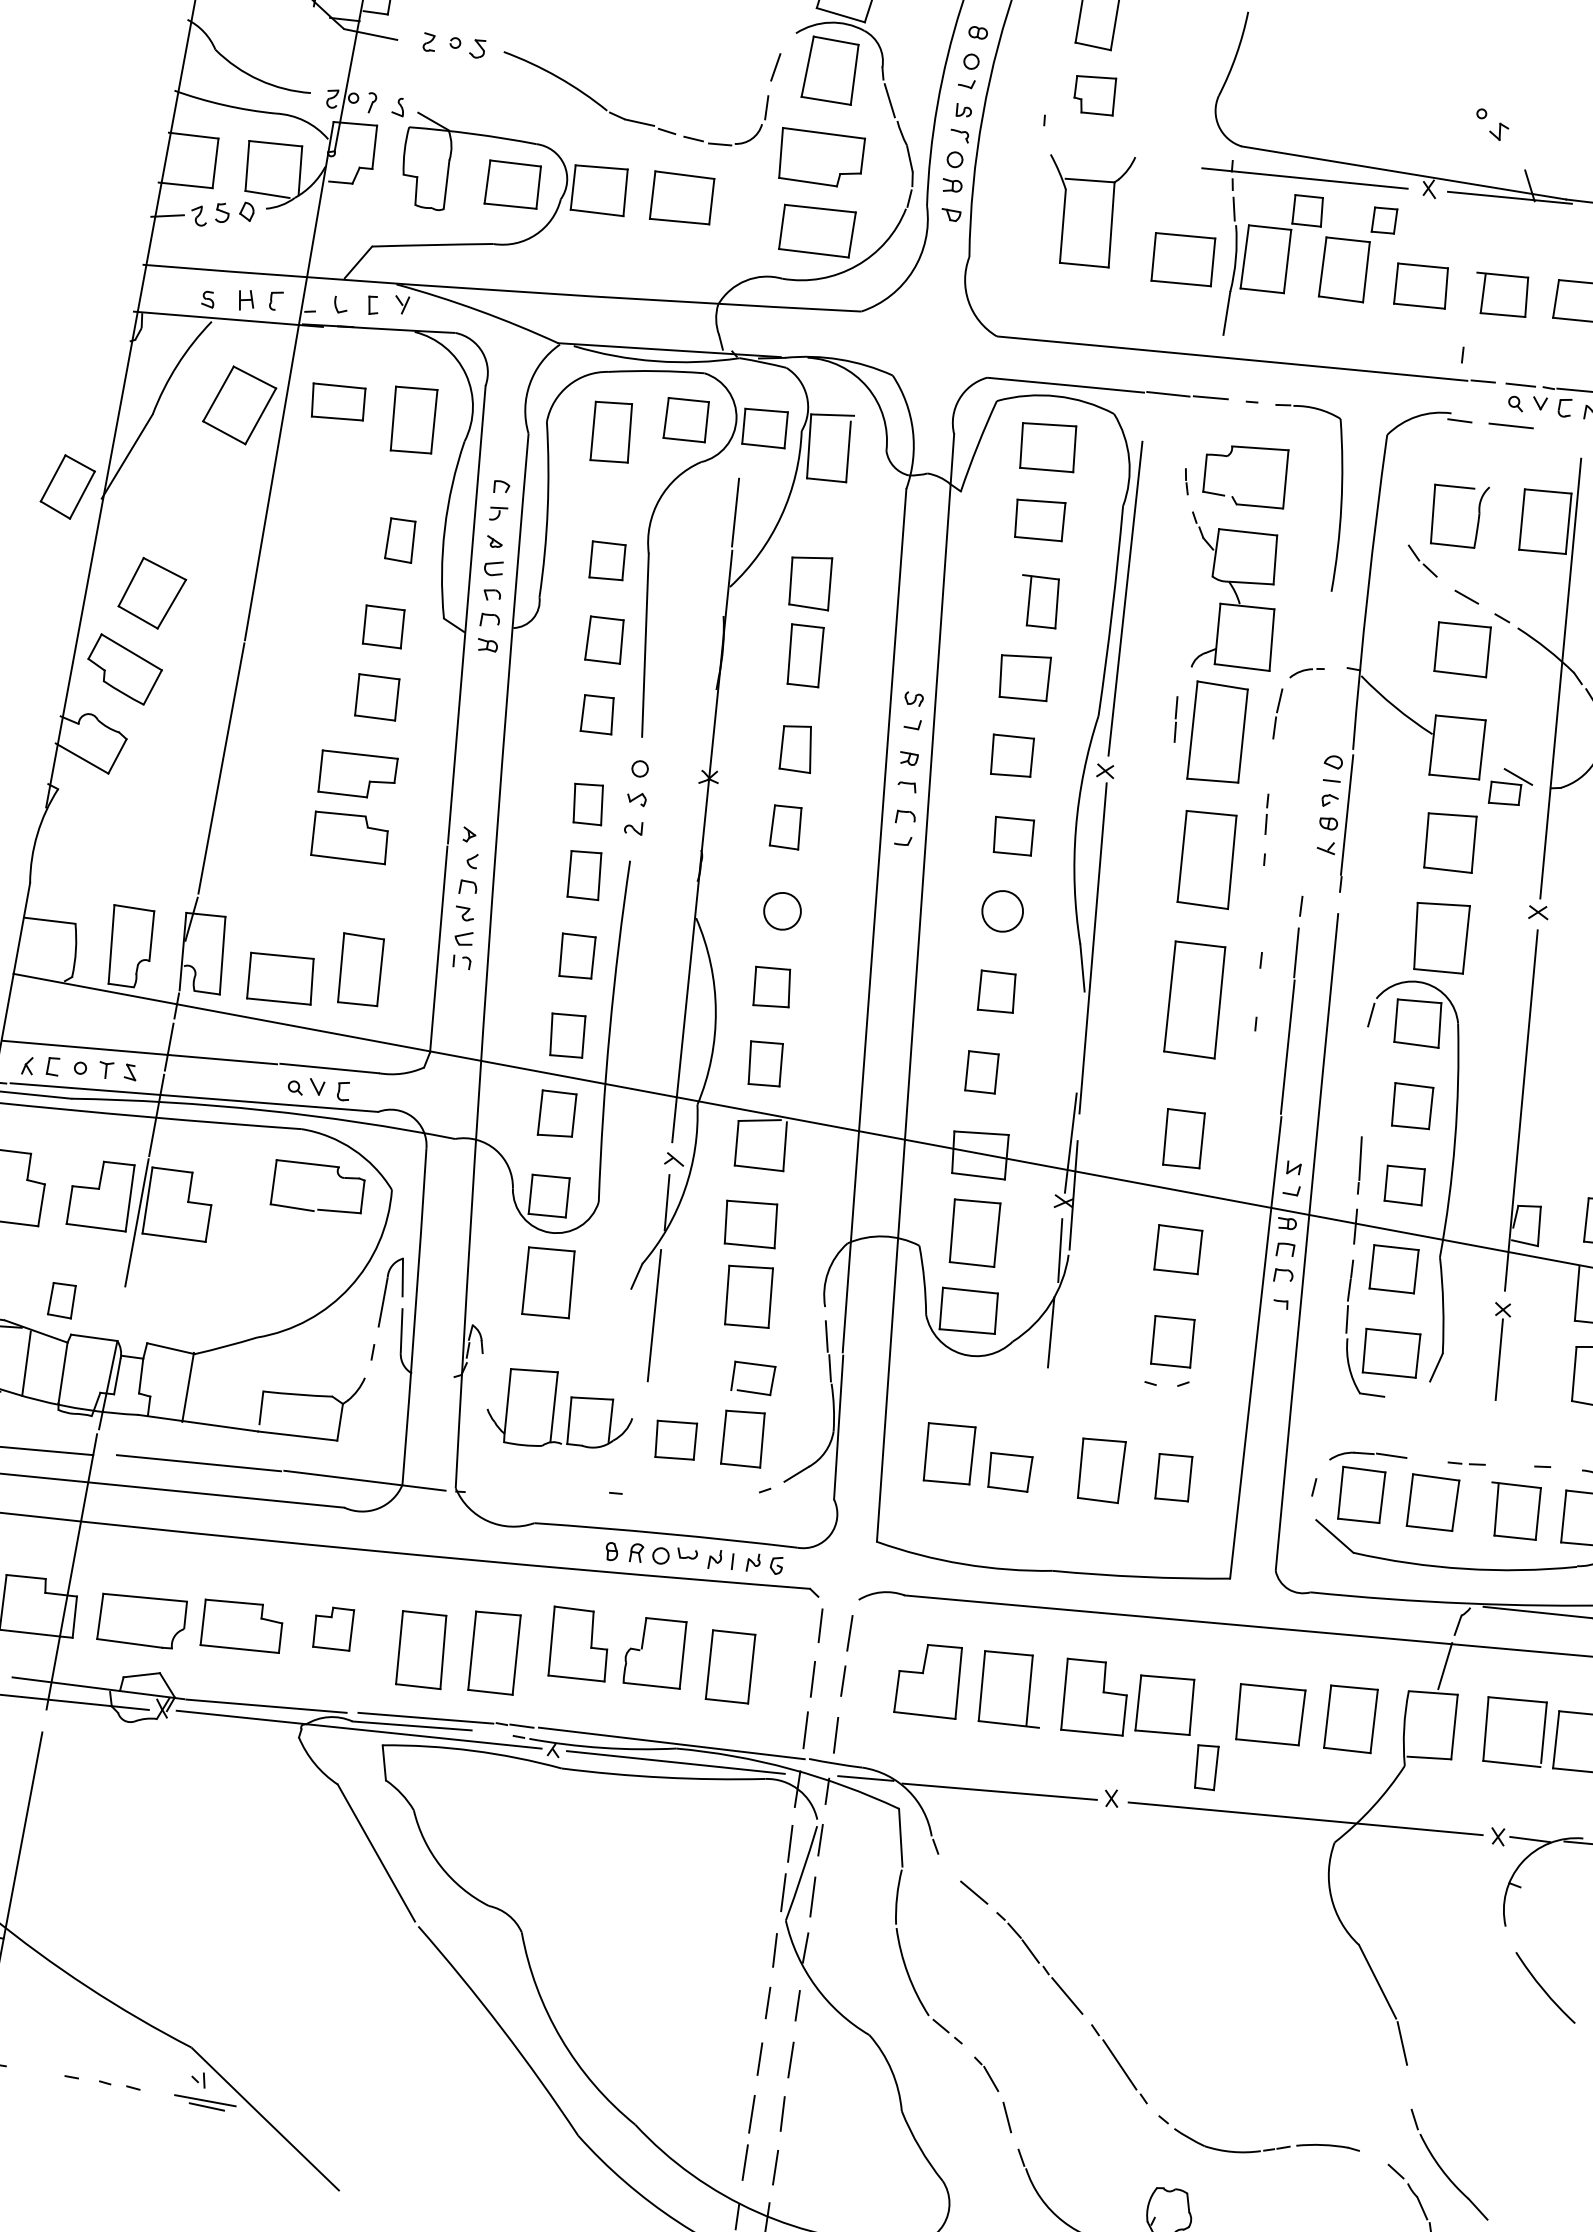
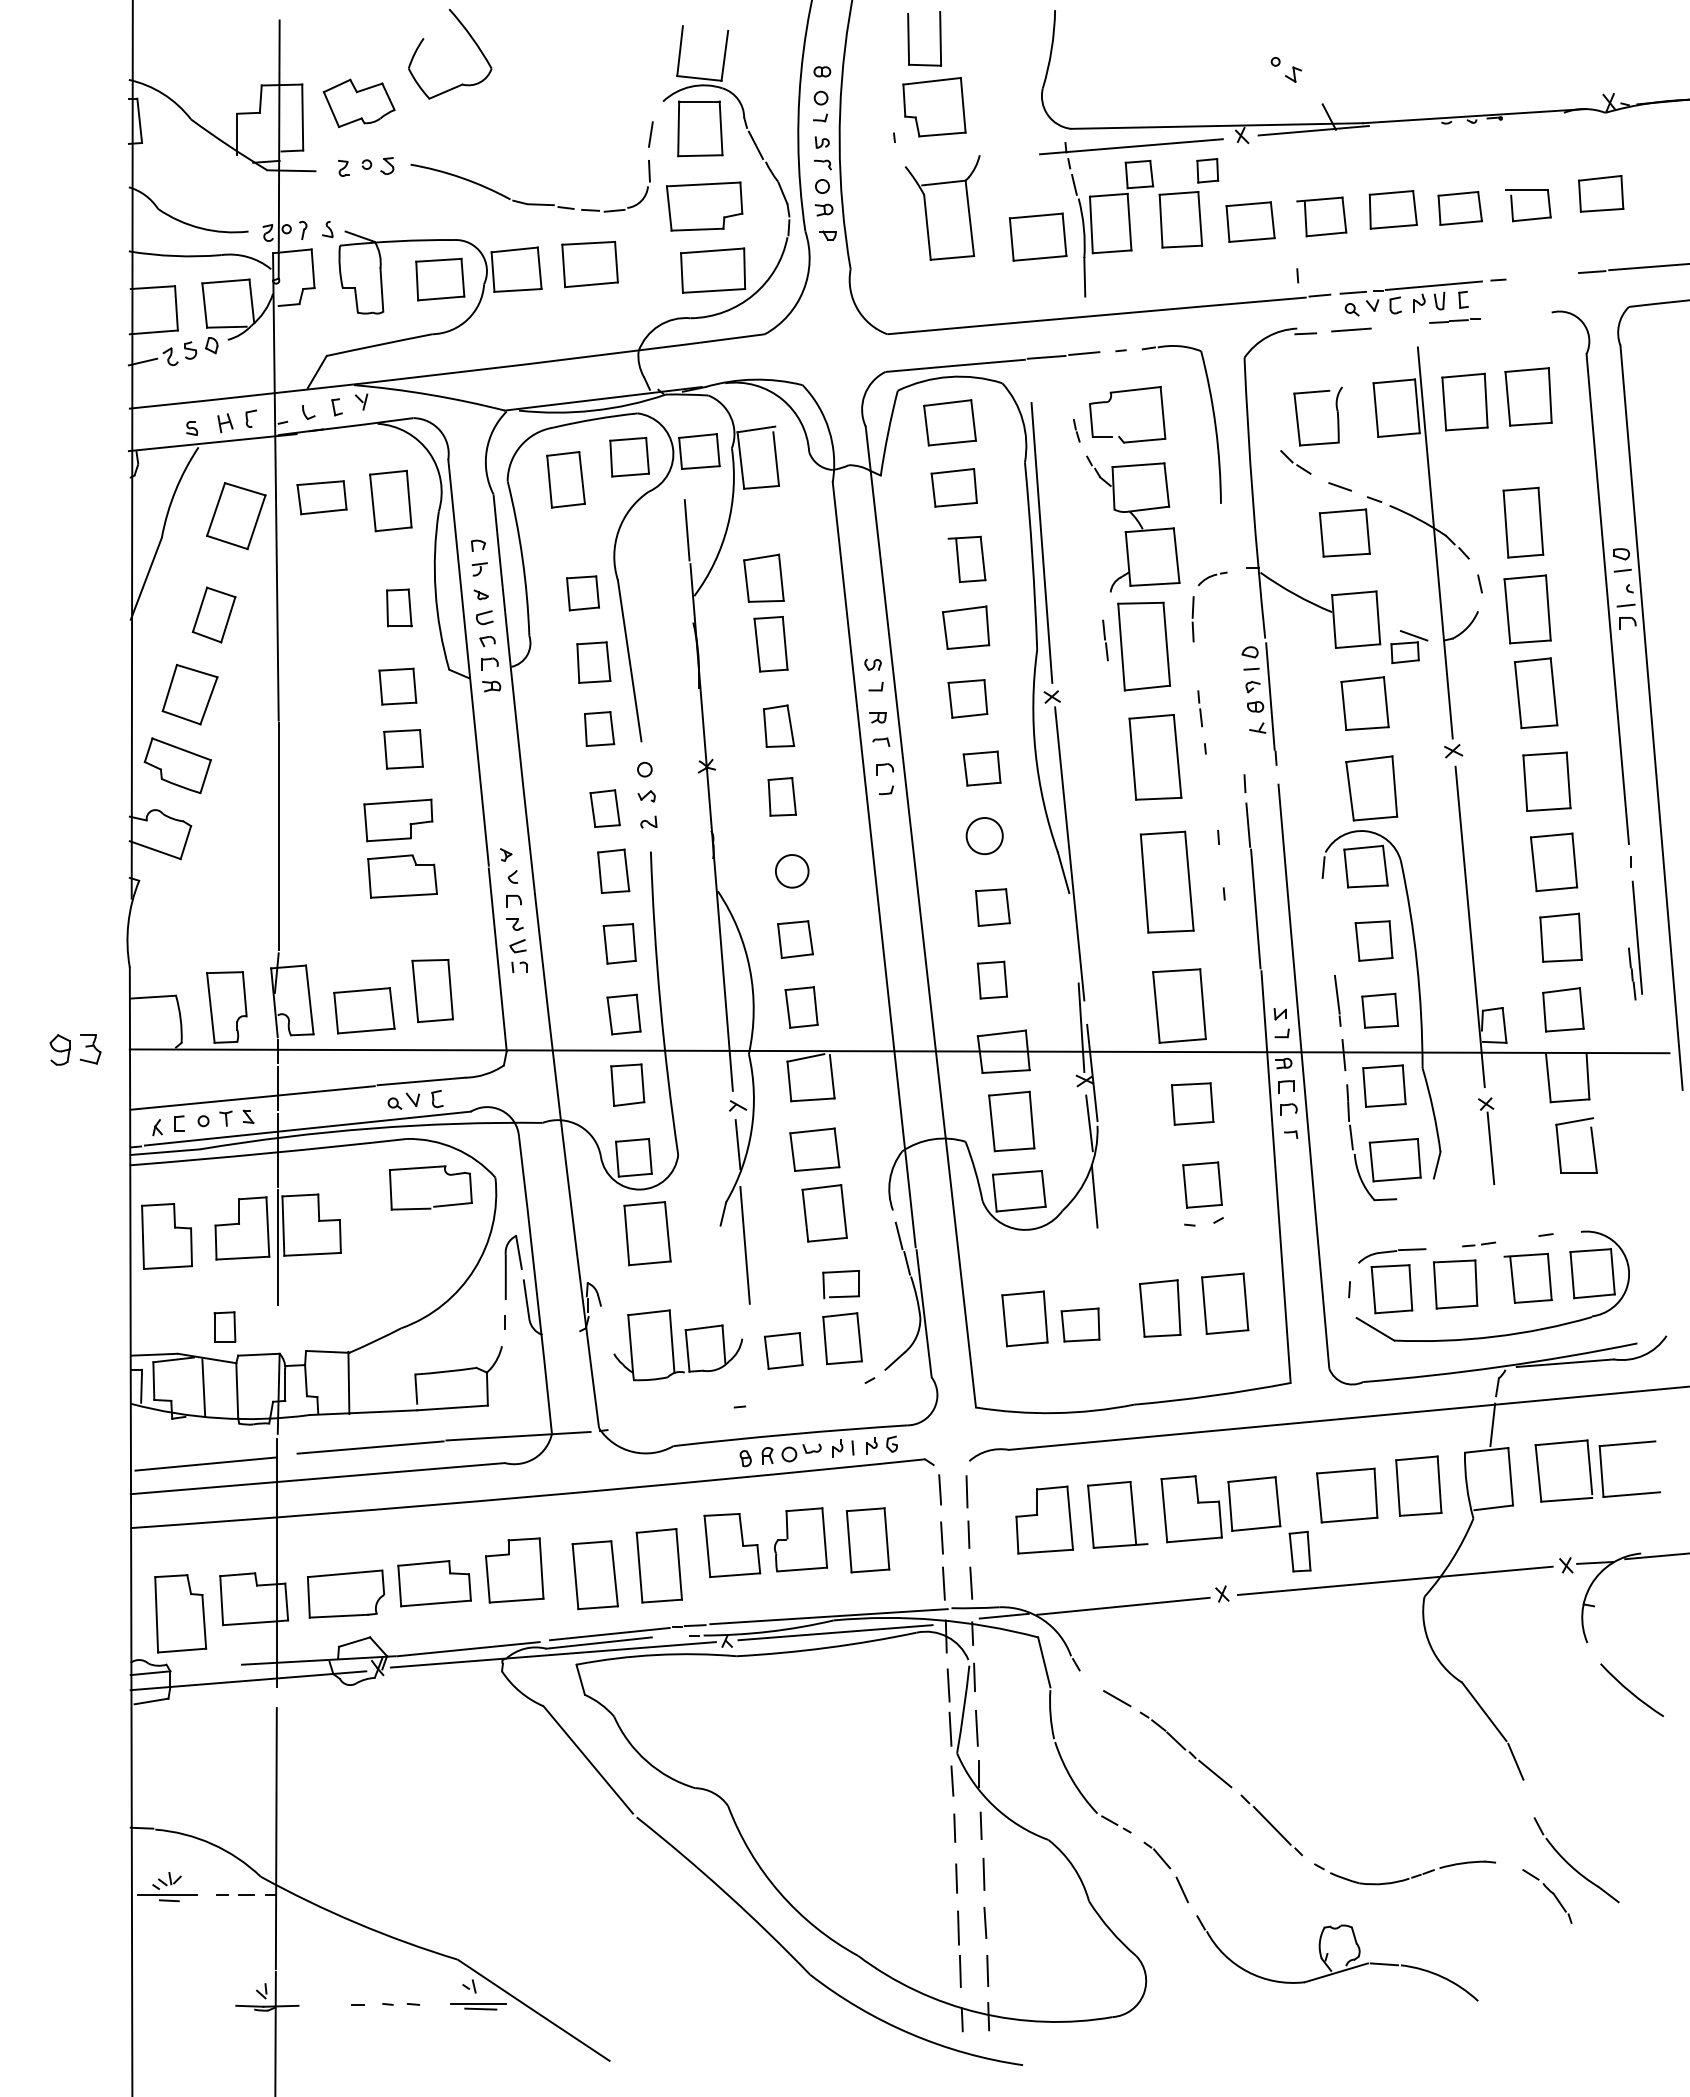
part: (1095, 95) -> (934, 107), size x1.67
part: (67, 486) -> (213, 614), moved
part: (1183, 1138) -> (1179, 1005), size x1.43
part: (1174, 1477) -> (1225, 1303), size x1.43
part: (333, 1628) -> (514, 1570), size x1.67

